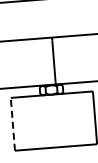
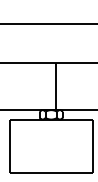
line: (13, 123) -> (10, 145), dashed -> solid

